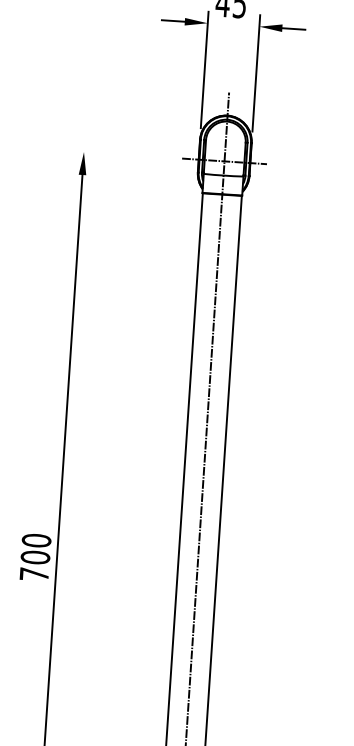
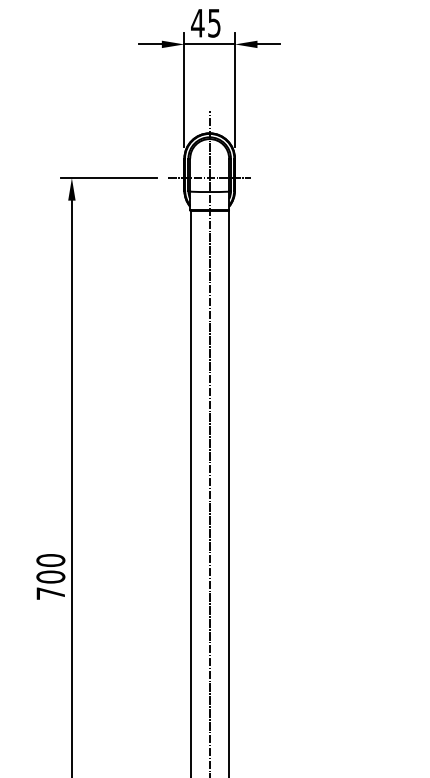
line: (233, 25) -> (209, 44), added
line: (121, 154) -> (108, 178), added

